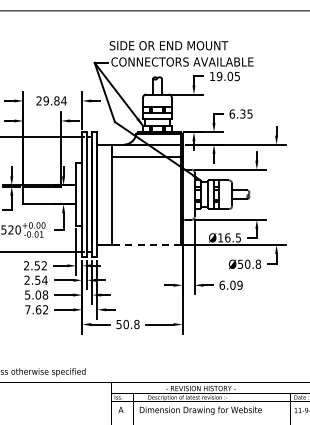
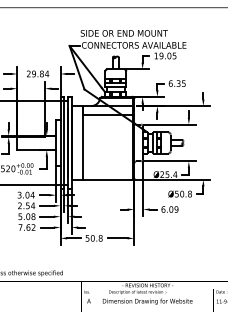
text: (229, 237) -> (168, 174), Ø16.5 -> Ø25.4
line: (145, 244) -> (107, 179), dashed -> solid
text: (35, 265) -> (26, 194), 2.52 -> 3.04

